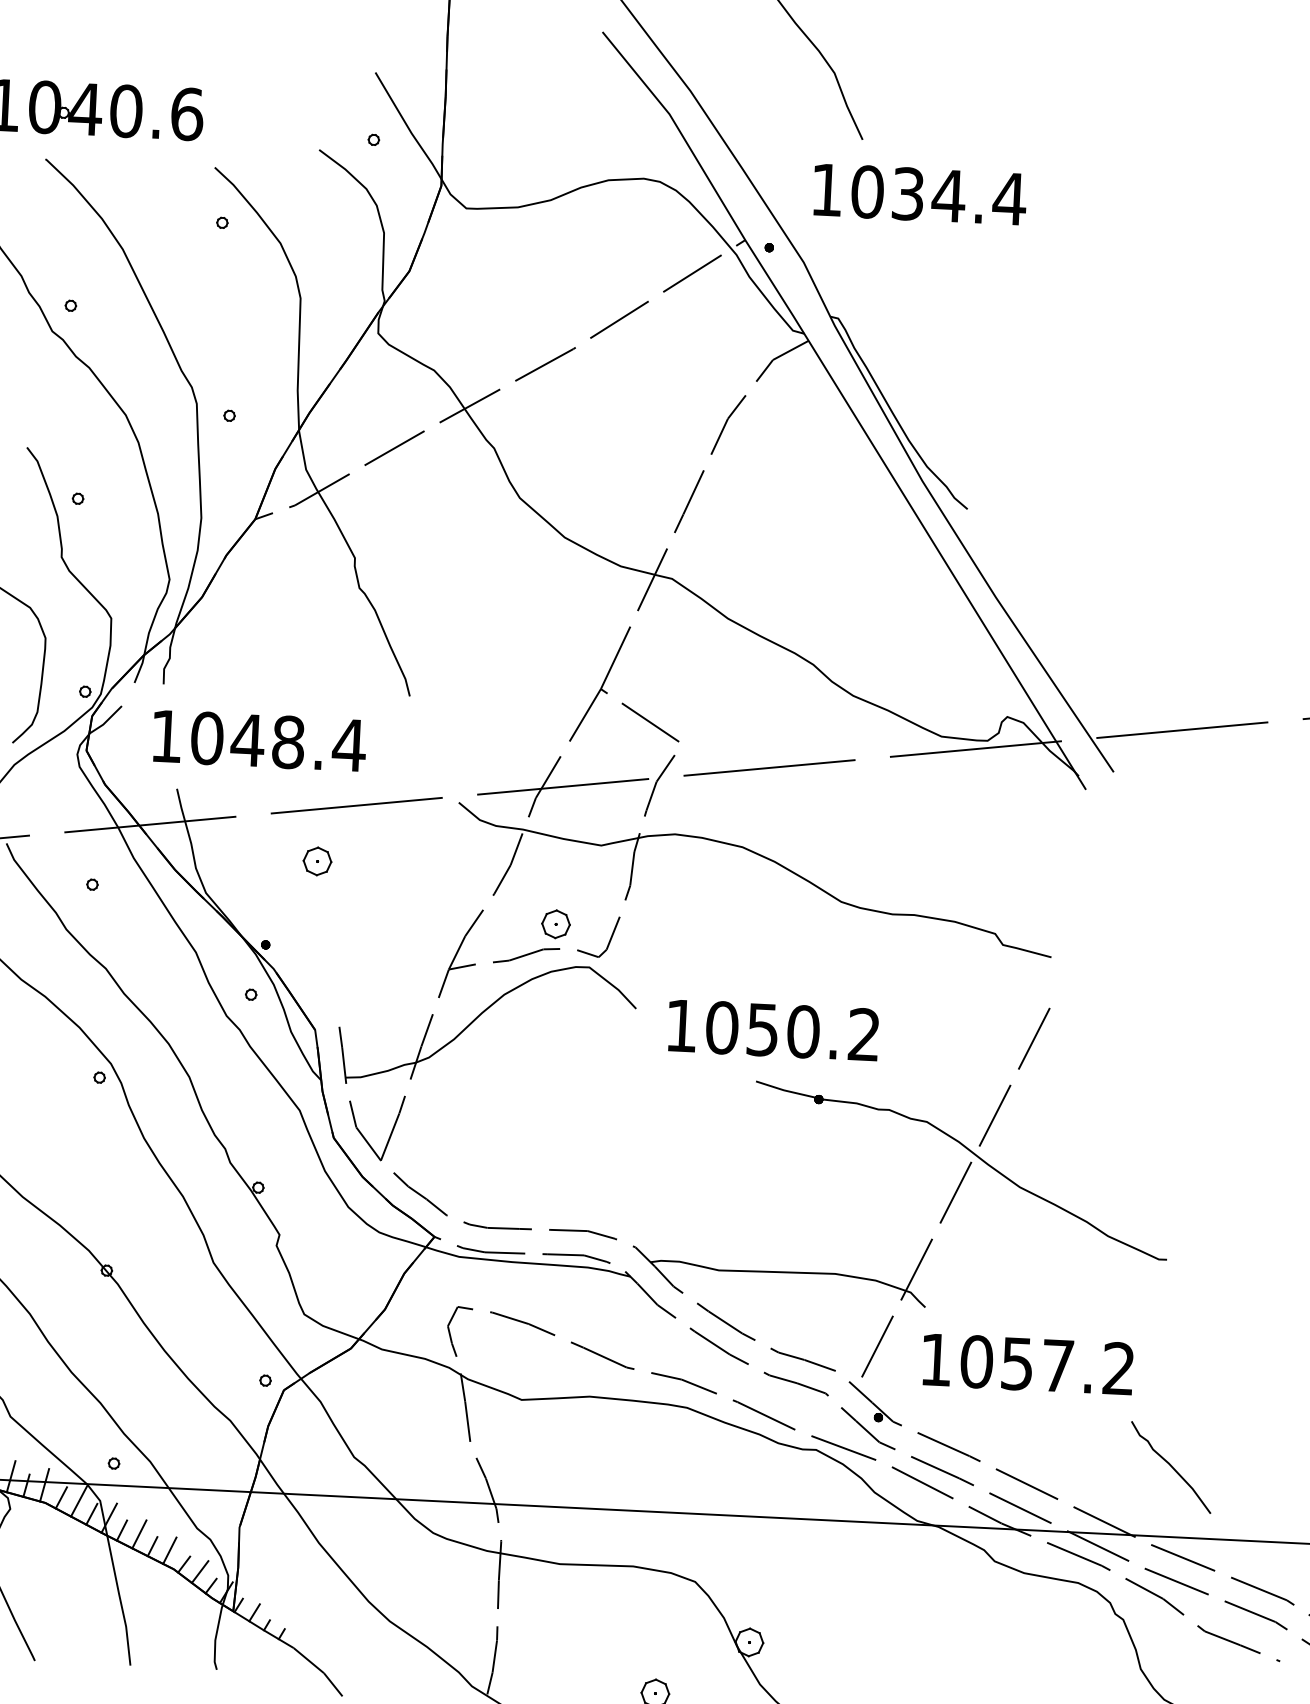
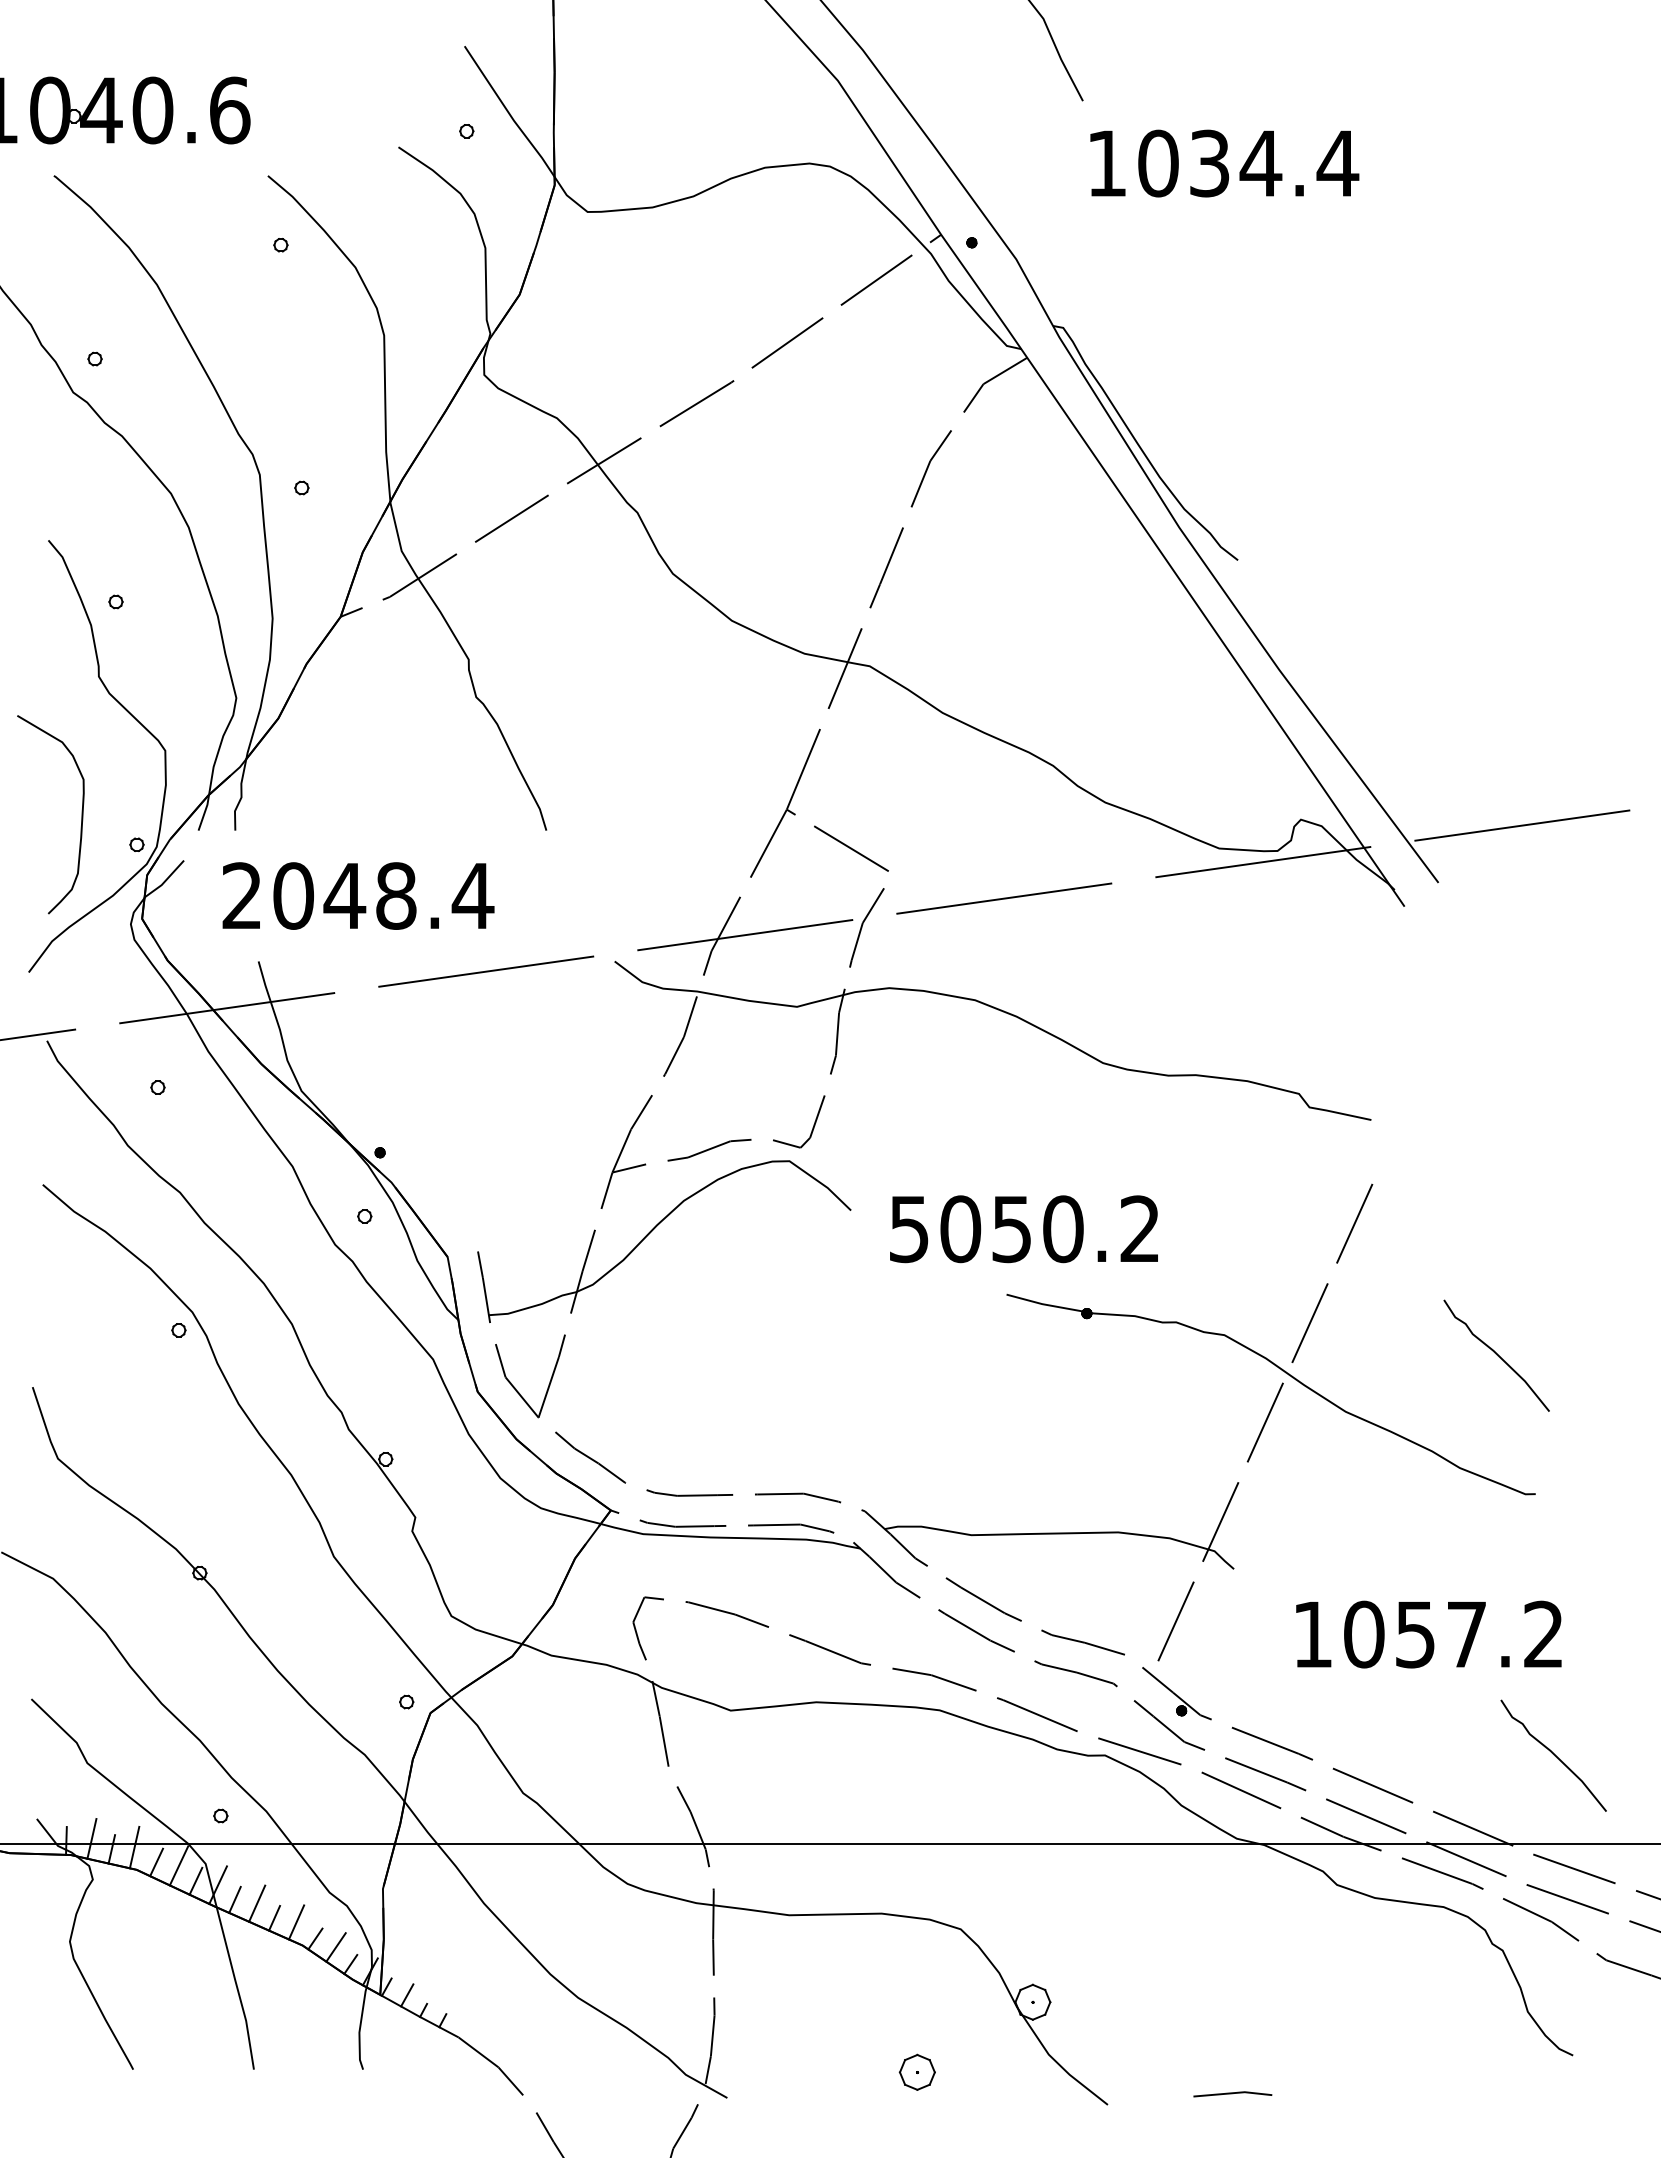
text: (919, 194) -> (1224, 163), moved
text: (166, 735) -> (241, 895), 1048.4 -> 2048.4
part: (316, 860) -> (439, 1043), removed
part: (555, 923) -> (744, 1108), removed
text: (681, 1026) -> (909, 1229), 1050.2 -> 5050.2
curve: (1141, 1148) -> (1496, 1355), added
text: (1027, 1364) -> (1428, 1634), moved

